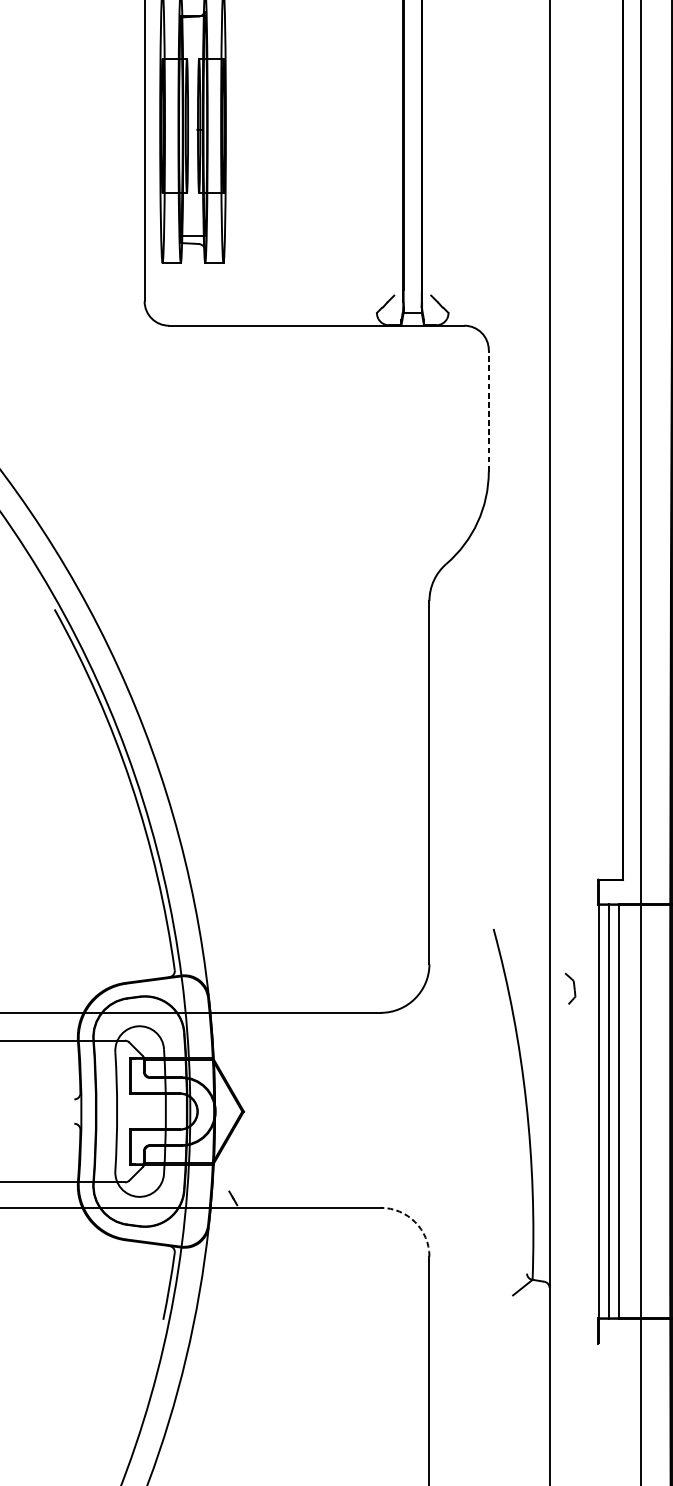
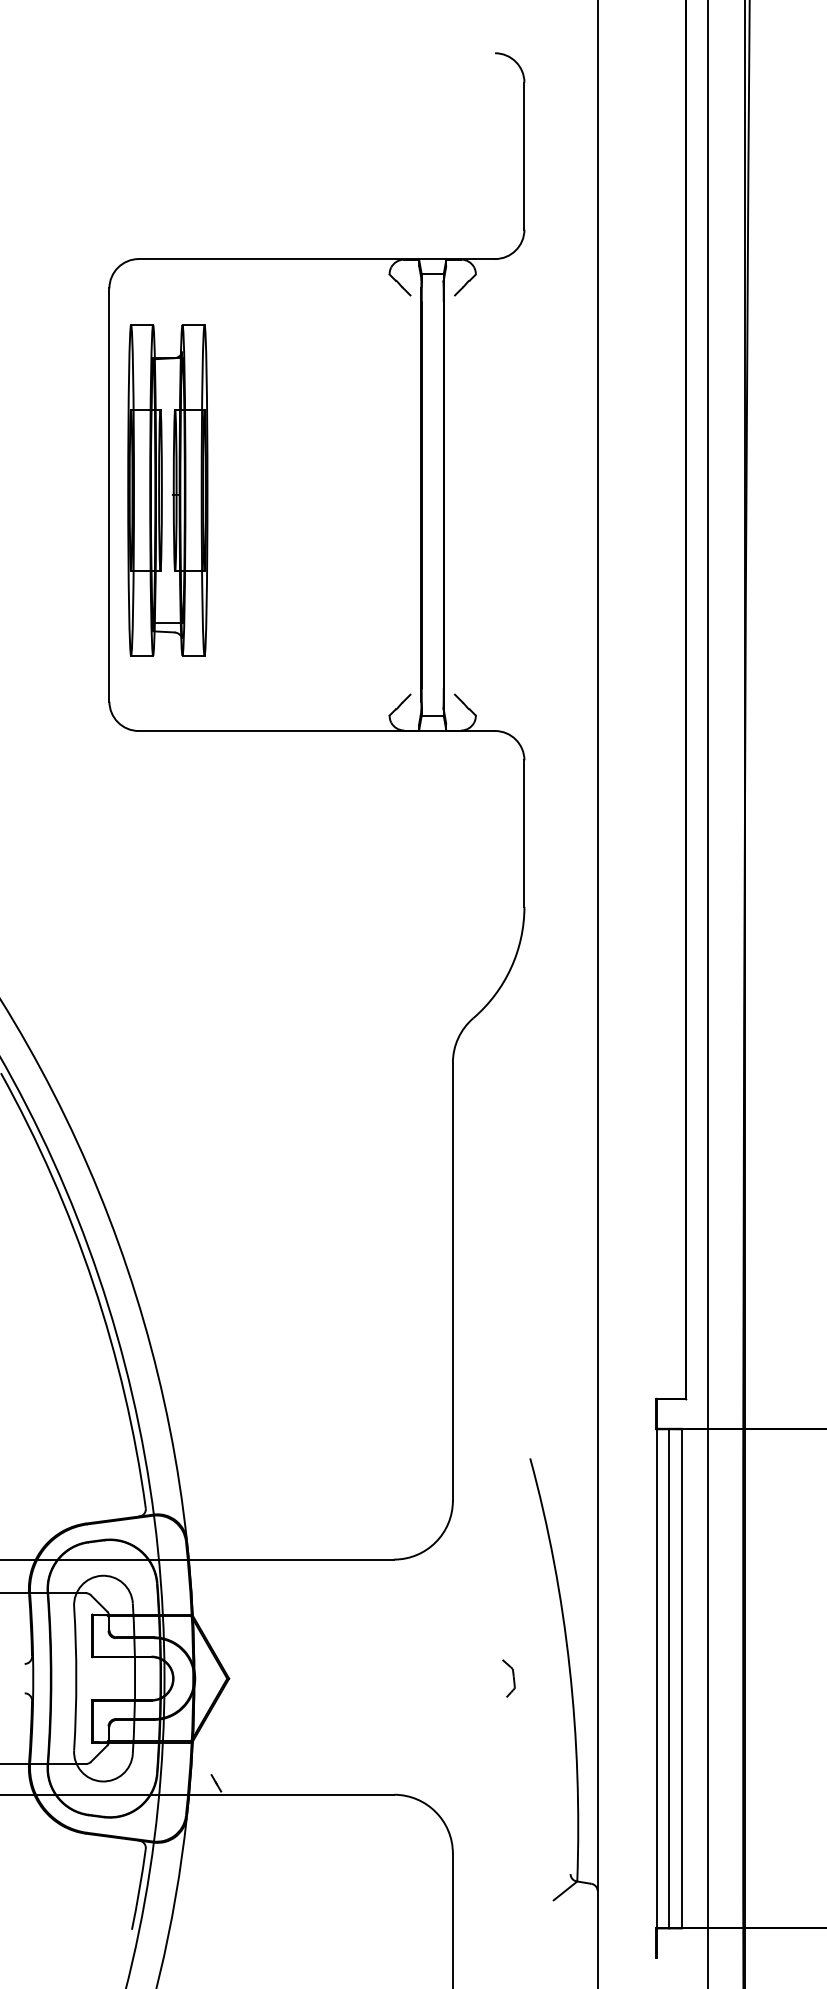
line: (488, 410) -> (524, 833), dashed -> solid
part: (570, 988) -> (508, 1678), moved
arc: (415, 1221) -> (435, 1811), dashed -> solid

